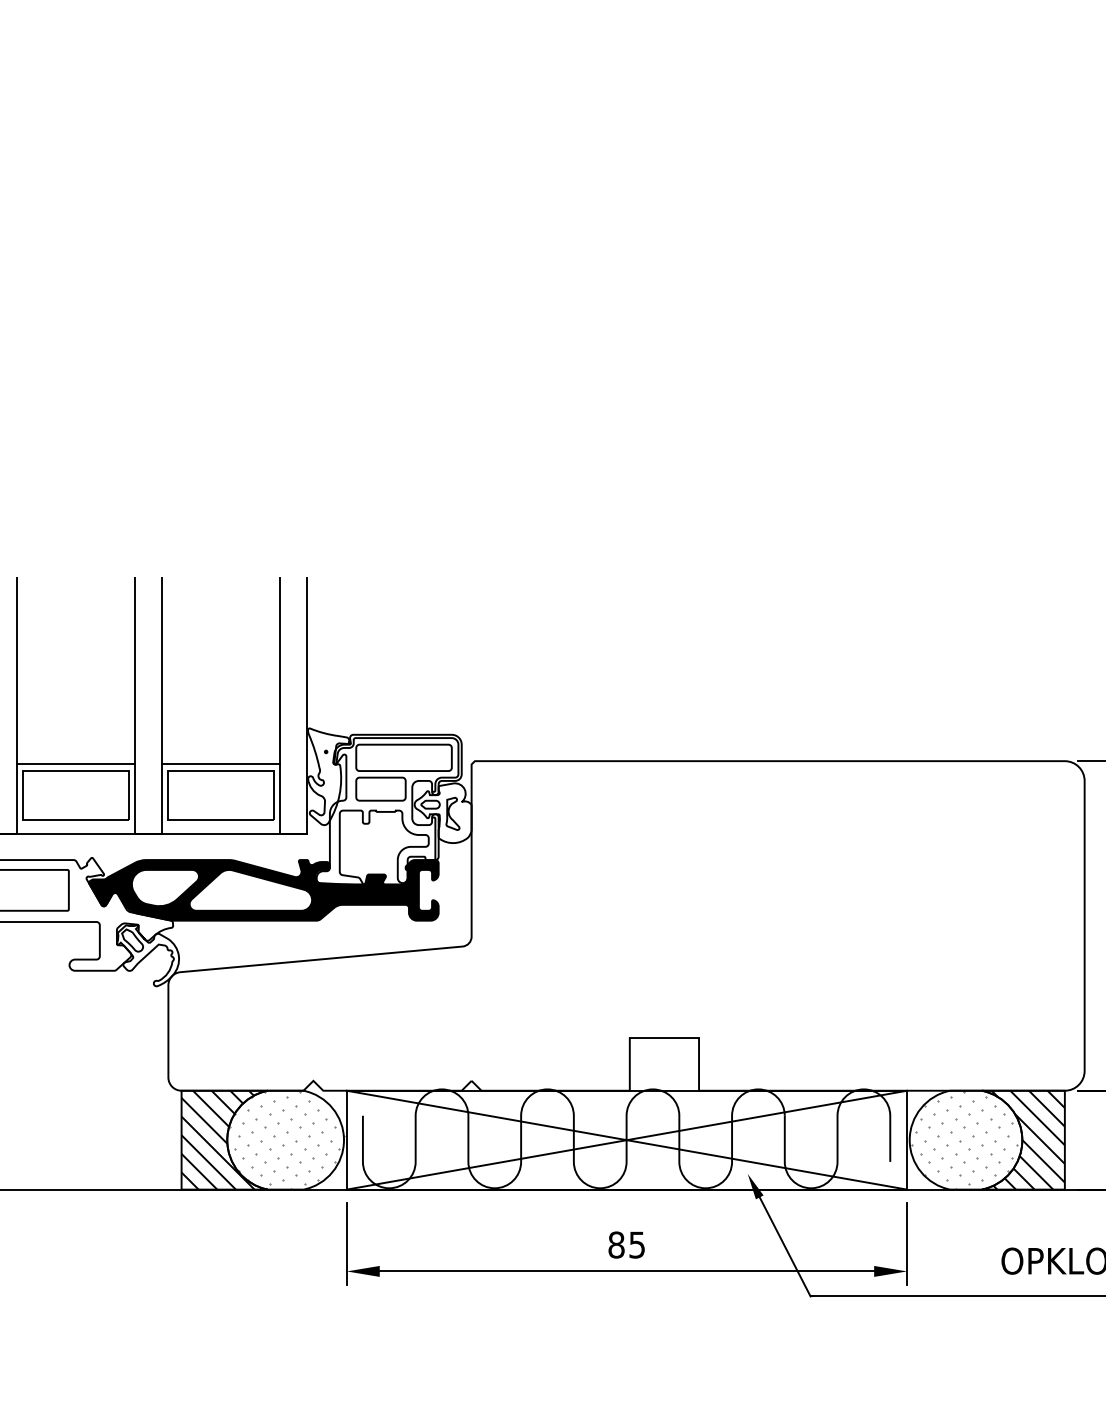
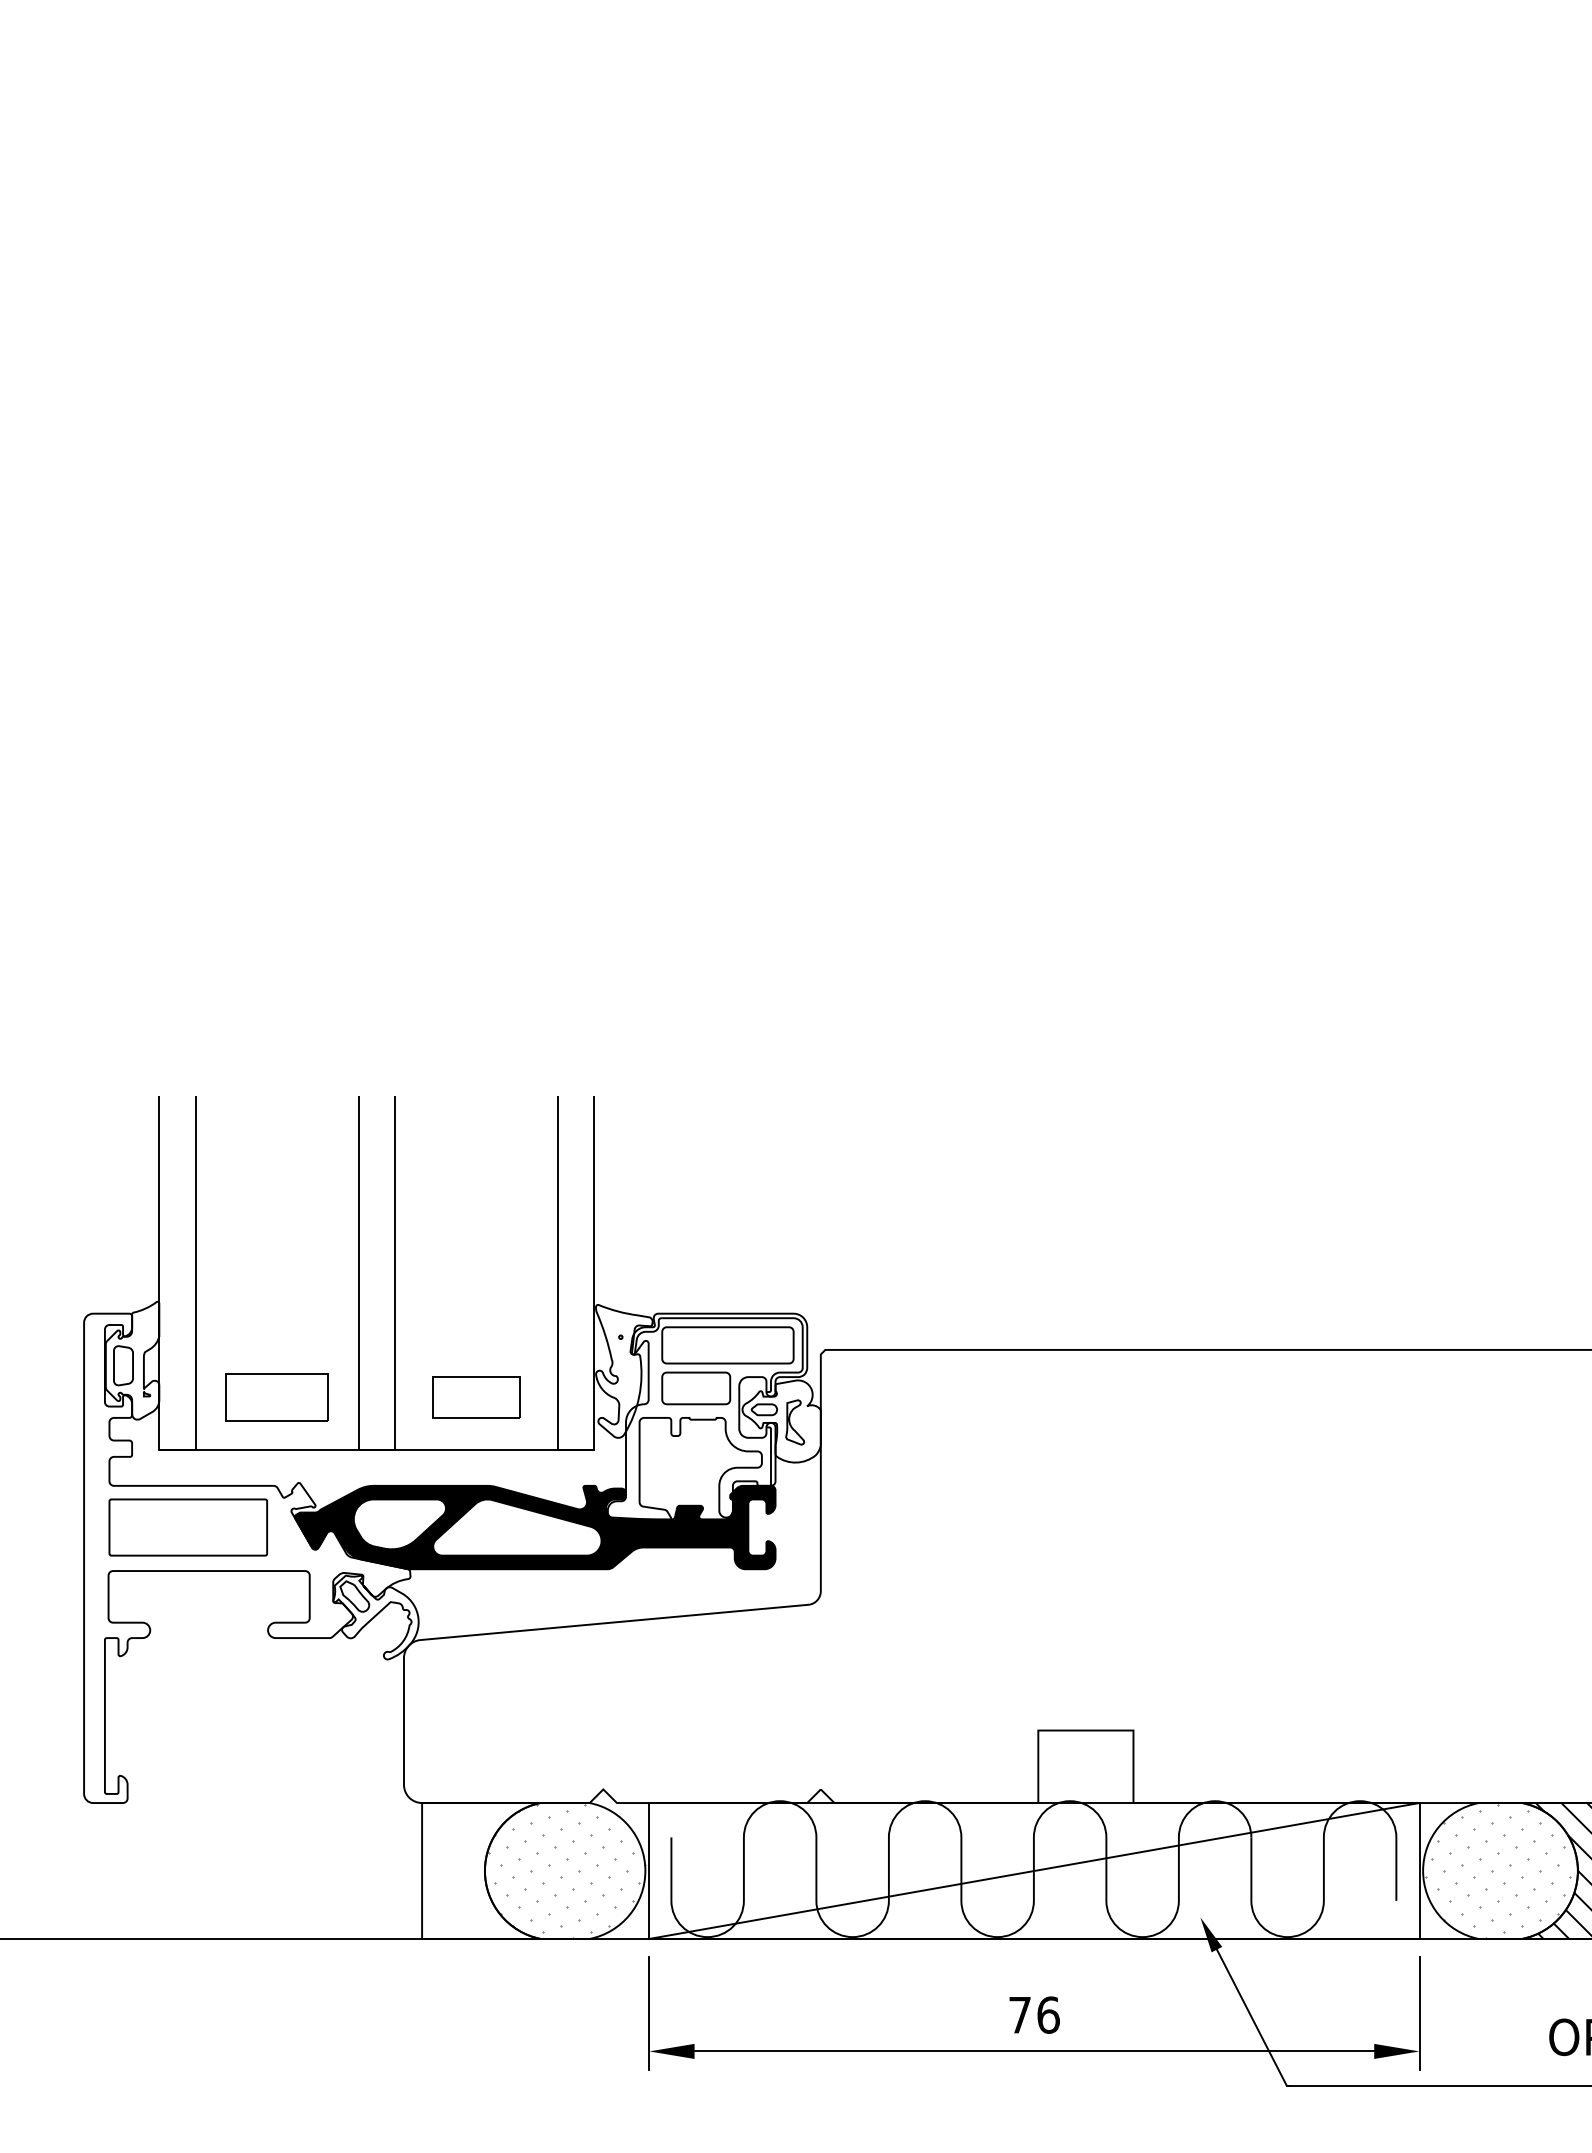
line: (75, 764) -> (276, 1354), removed
line: (221, 764) -> (476, 1354), removed
part: (76, 795) -> (277, 1397), size x0.7
part: (221, 795) -> (476, 1397), size x0.6
hatch: (224, 1139) -> (481, 1870), removed
line: (627, 1139) -> (1034, 1870), removed
text: (627, 1244) -> (1034, 2014), 85 -> 76

